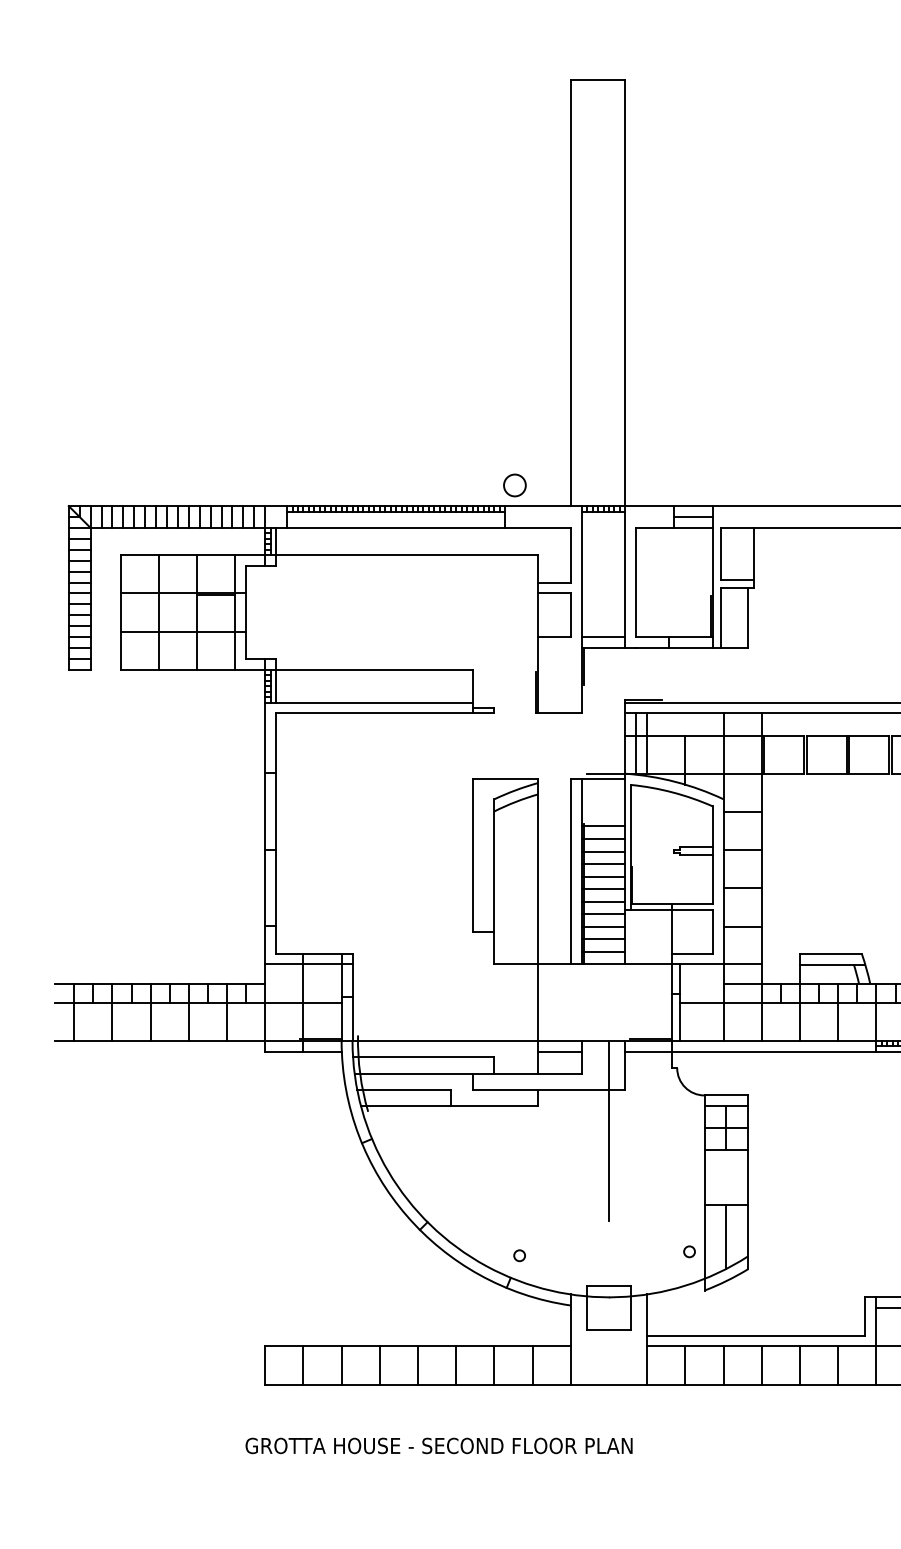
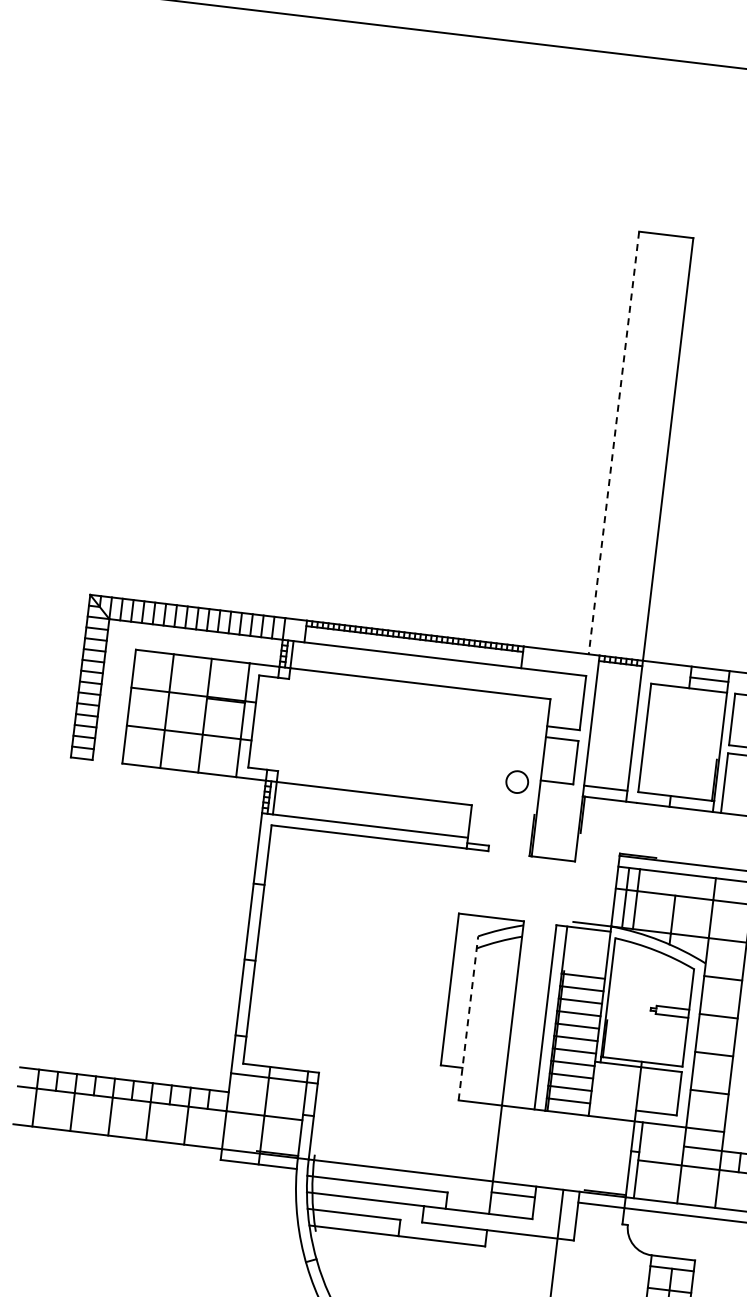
line: (570, 293) -> (613, 443), solid -> dashed
circle: (514, 485) -> (516, 782), moved
line: (494, 881) -> (468, 1018), solid -> dashed

